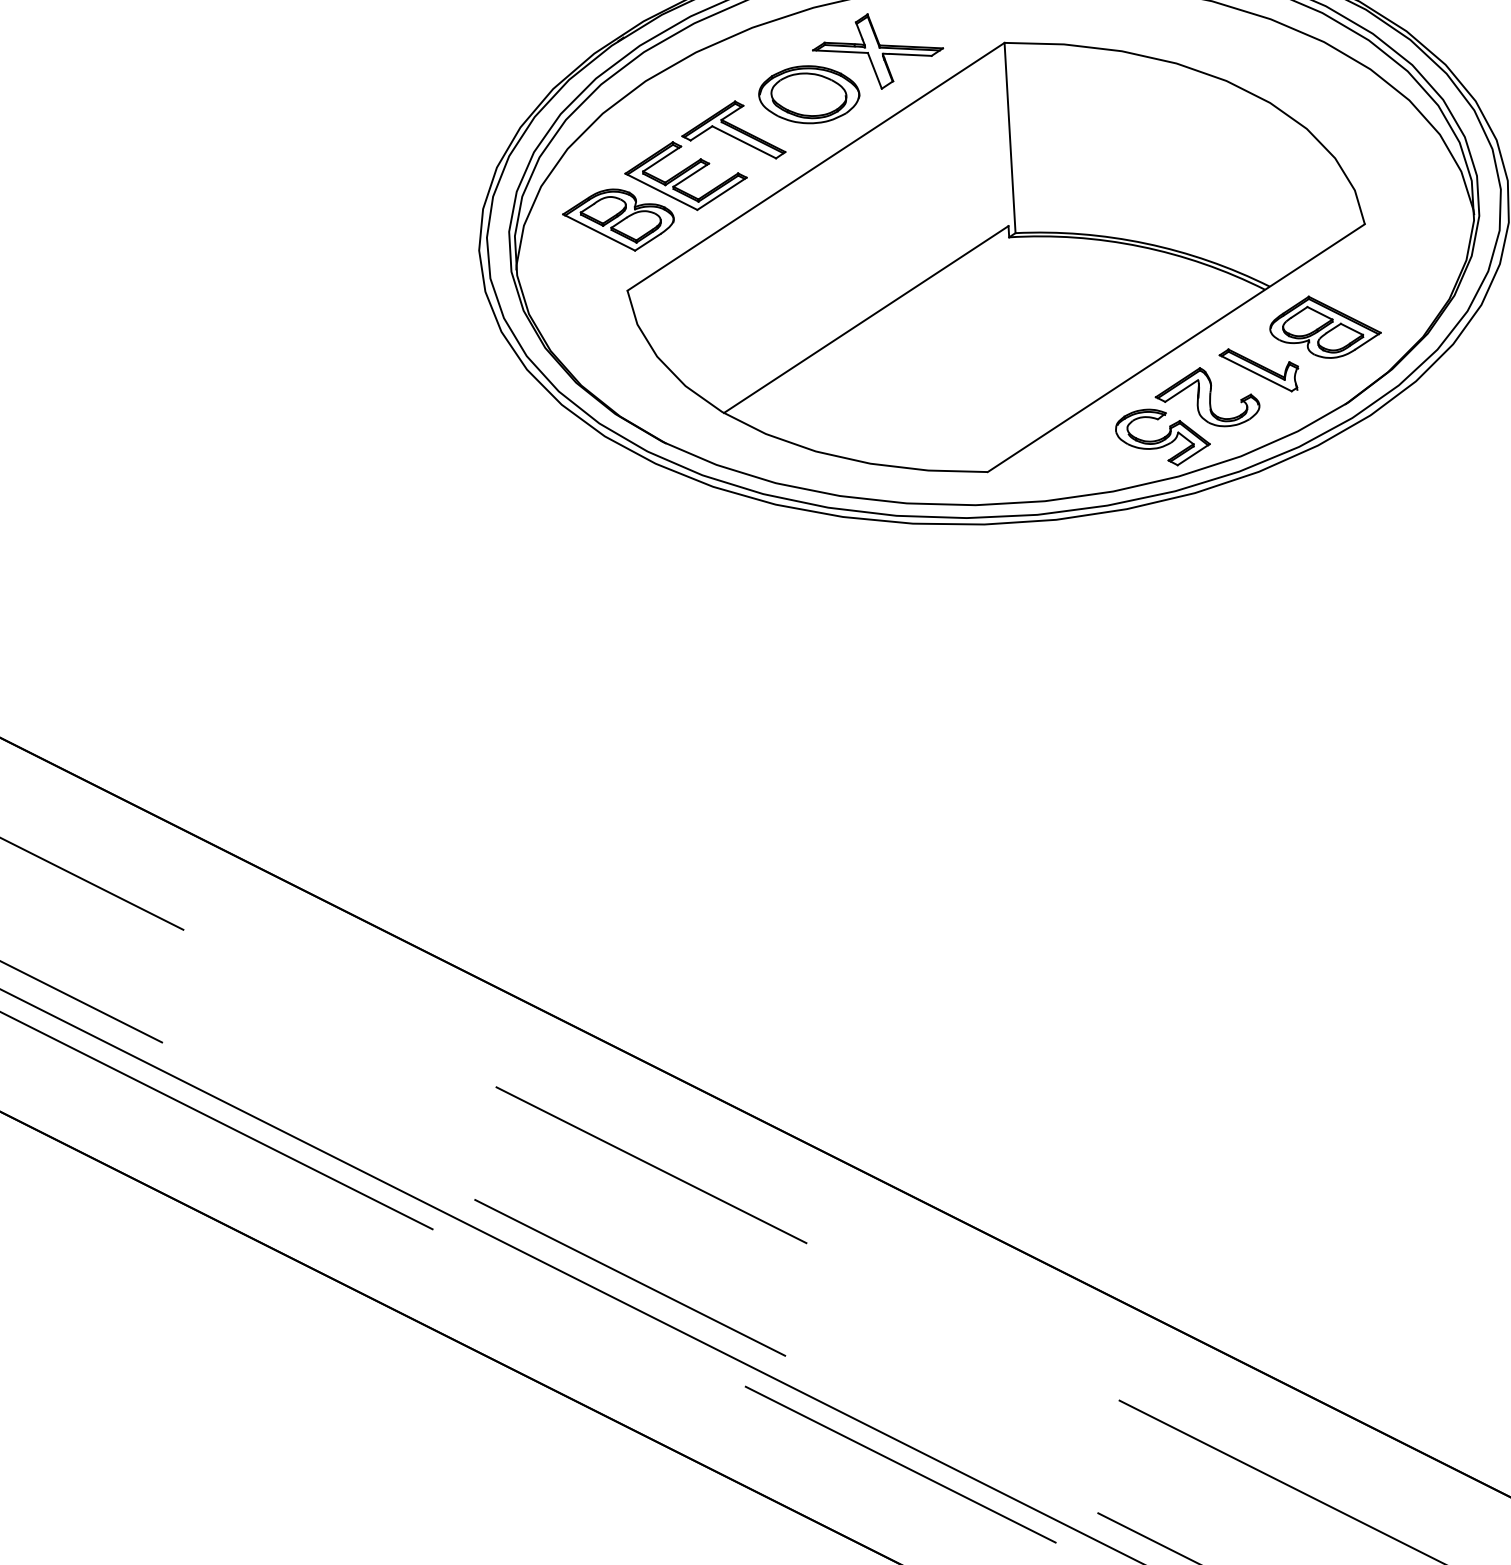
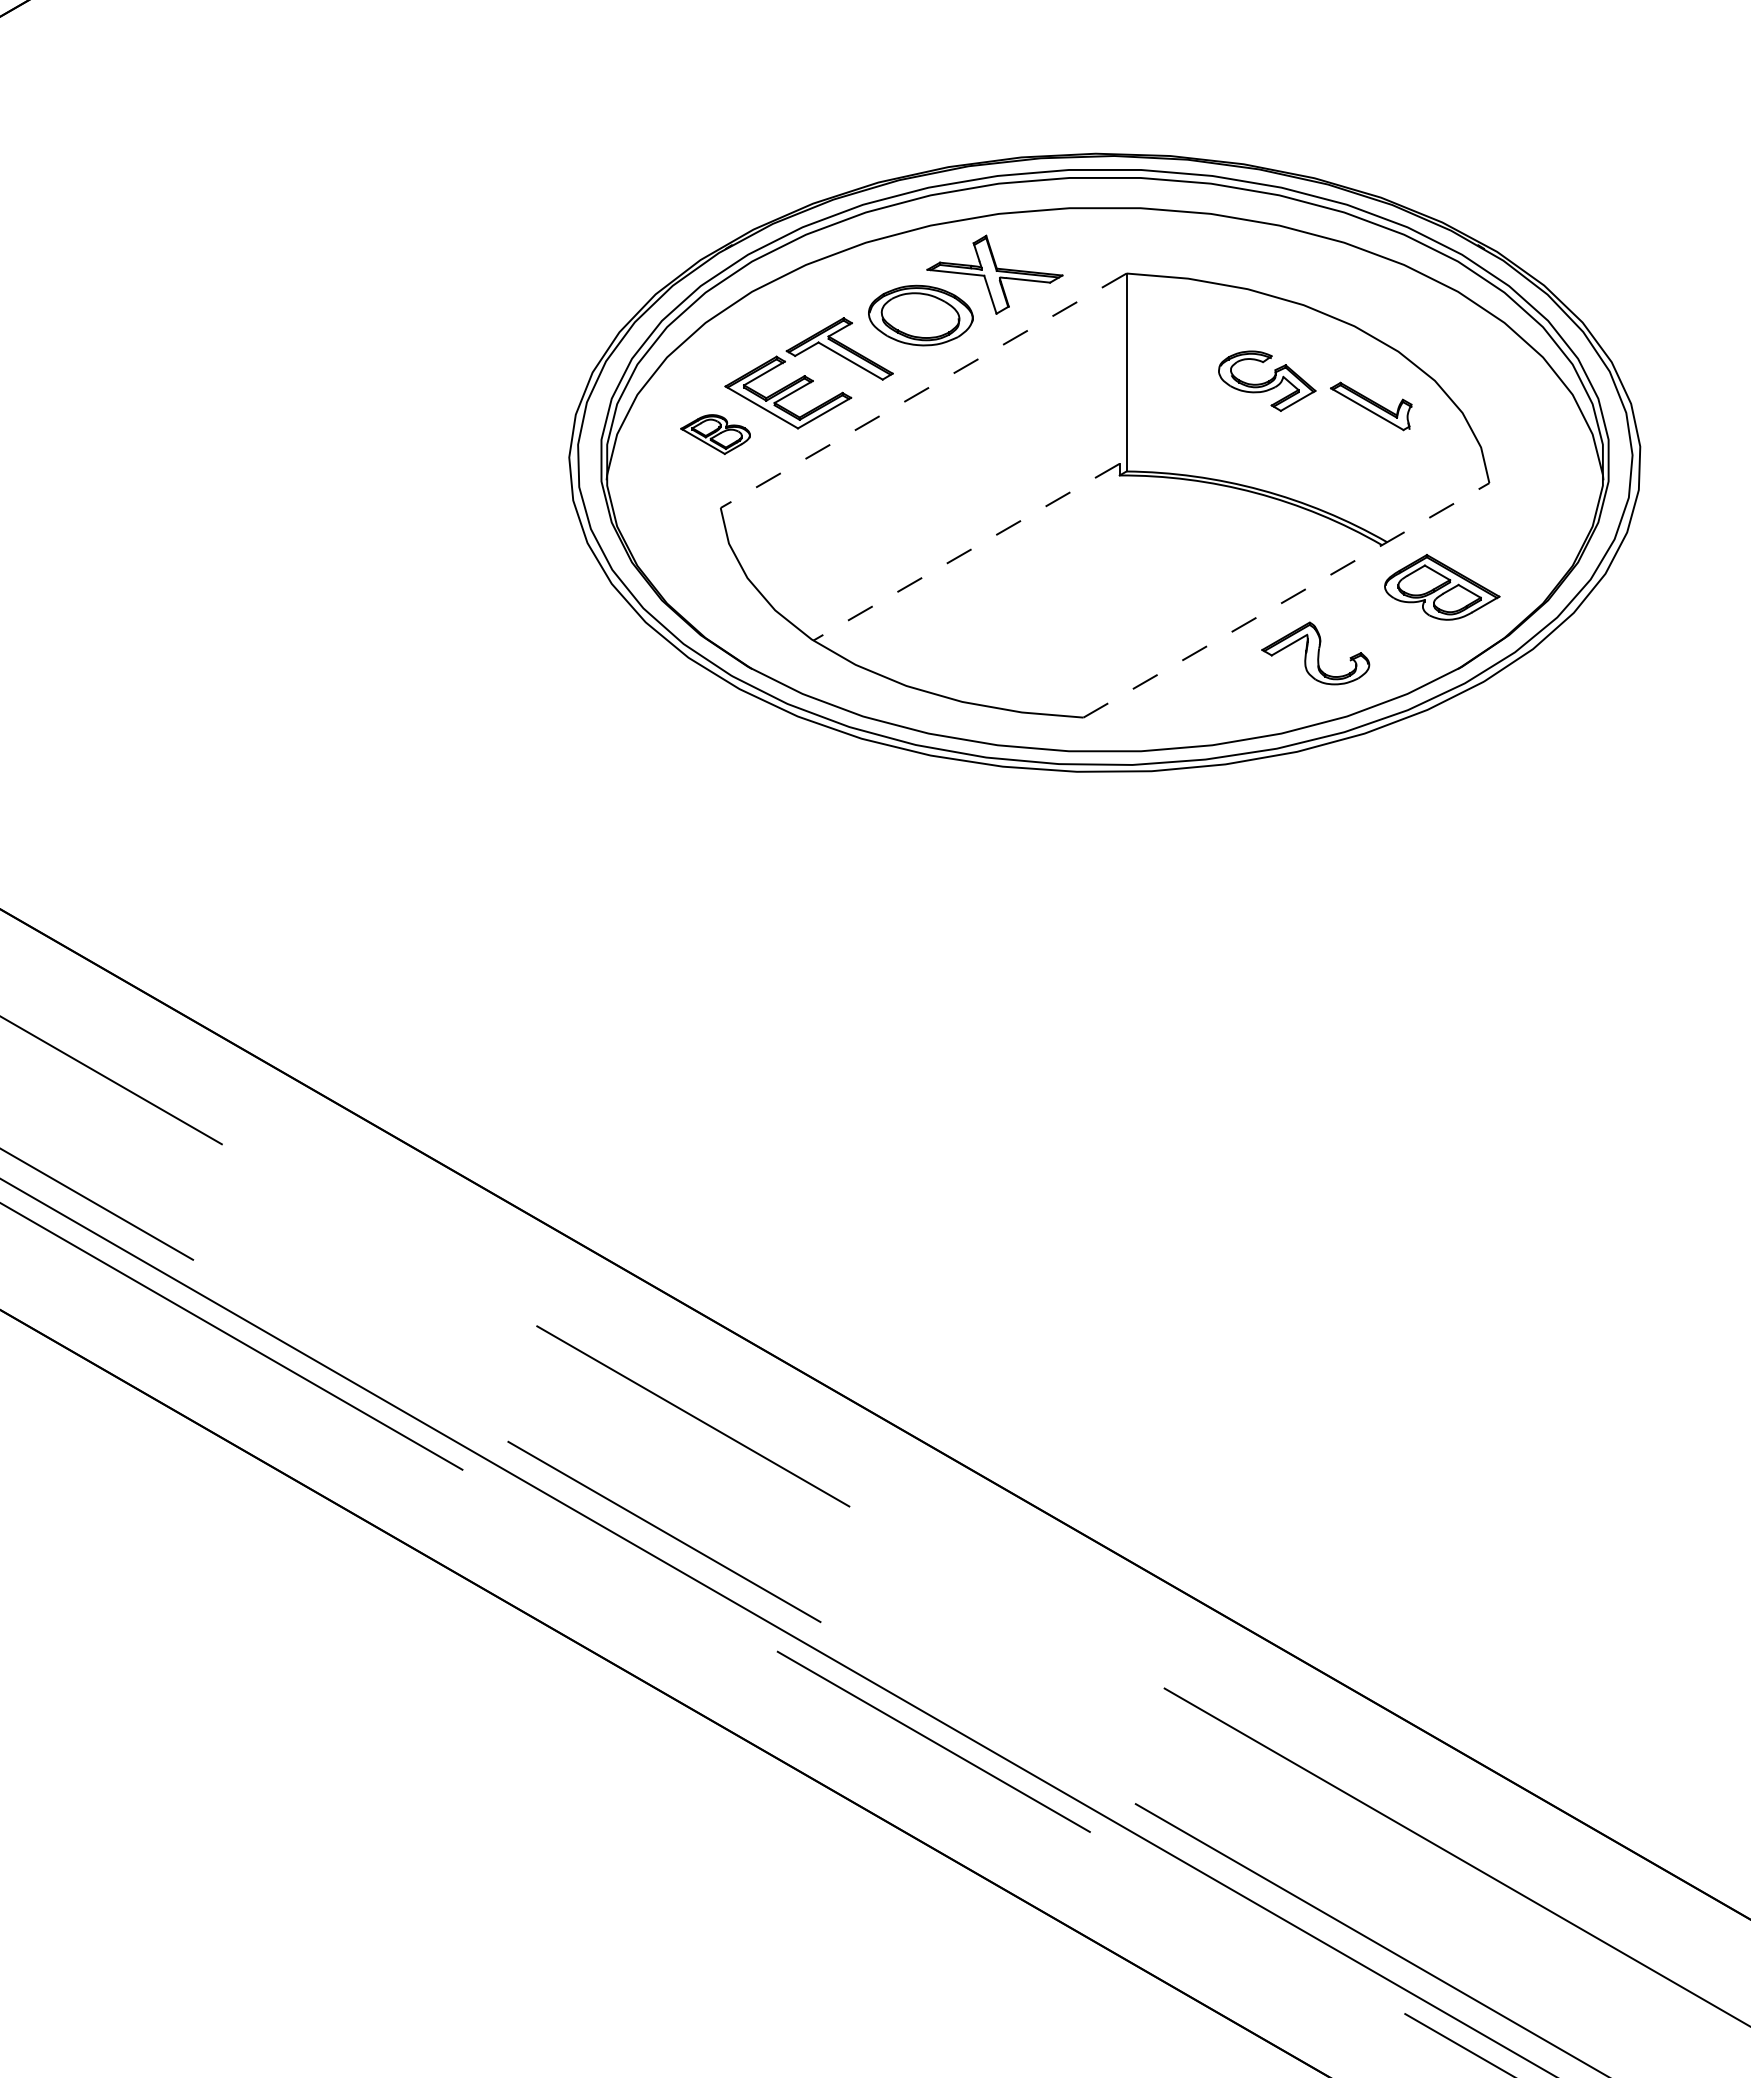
line: (815, 167) -> (923, 391), solid -> dashed
part: (618, 220) -> (715, 434), size x0.6
line: (866, 319) -> (966, 552), solid -> dashed
line: (1176, 348) -> (1286, 600), solid -> dashed
part: (1259, 370) -> (1371, 406), moved
part: (1163, 436) -> (1267, 380), moved

